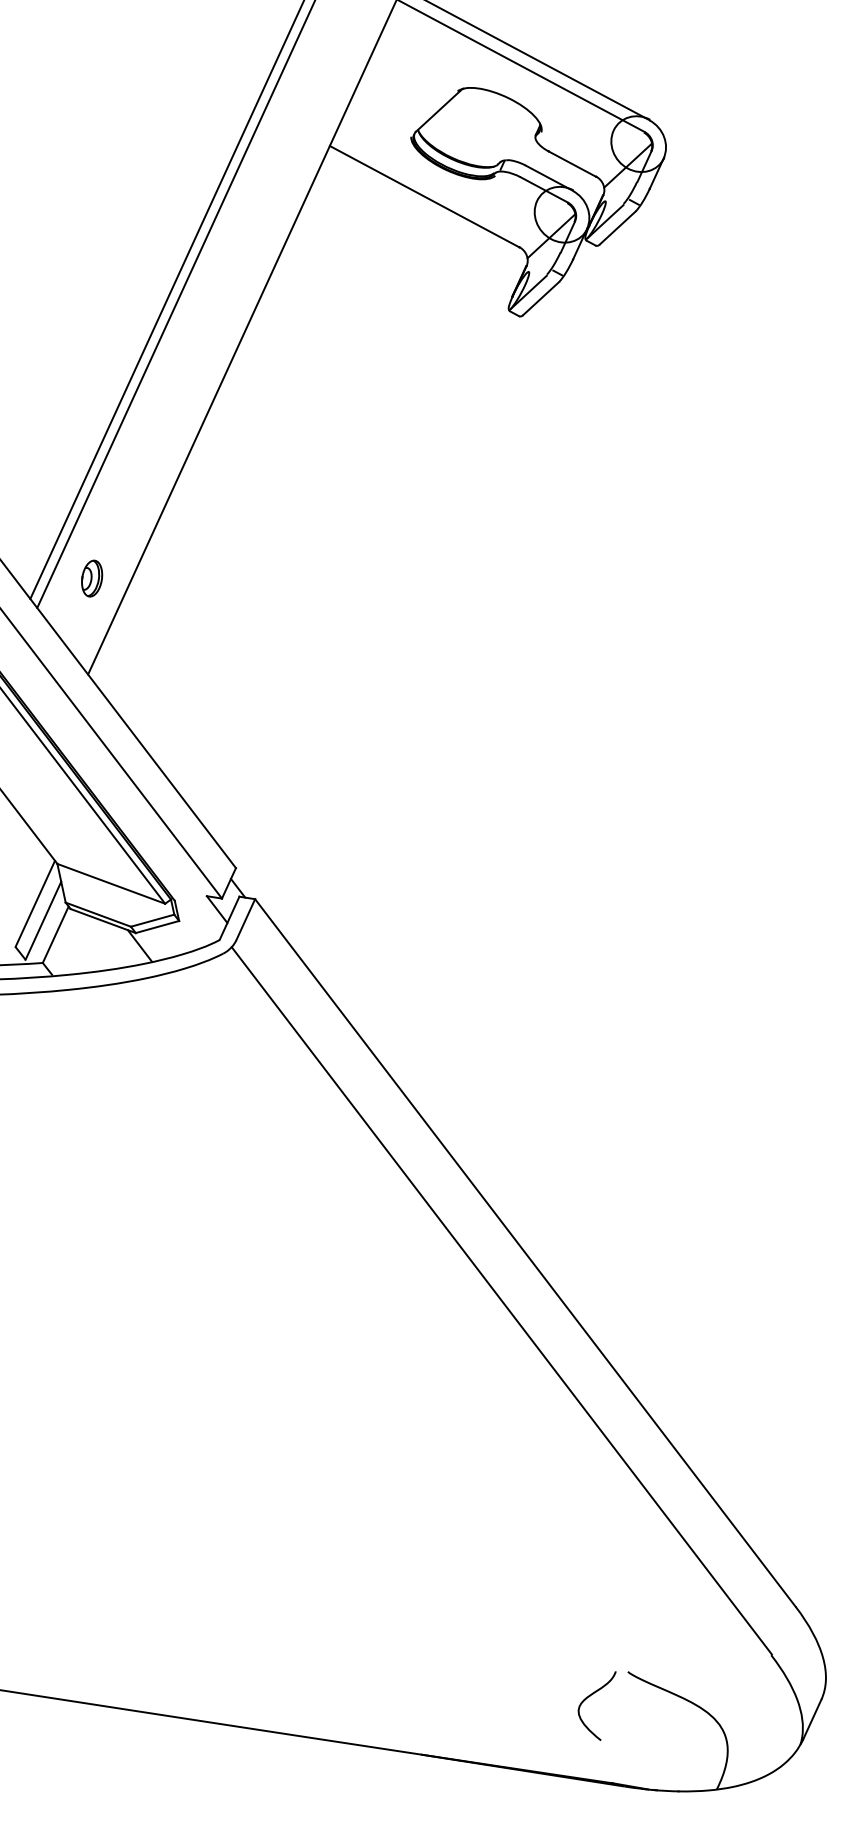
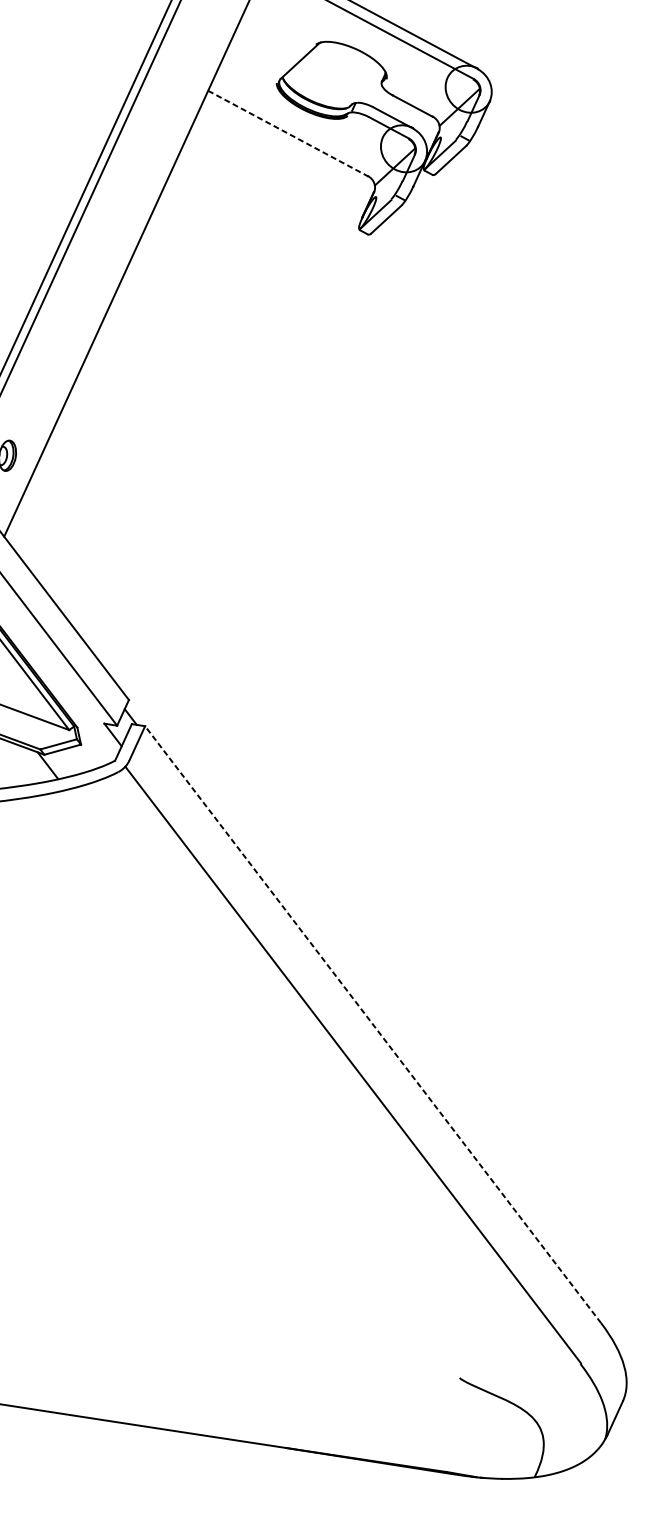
line: (425, 196) -> (288, 133), solid -> dashed
line: (525, 1252) -> (373, 1024), solid -> dashed
curve: (589, 1697) -> (427, 1399), removed

